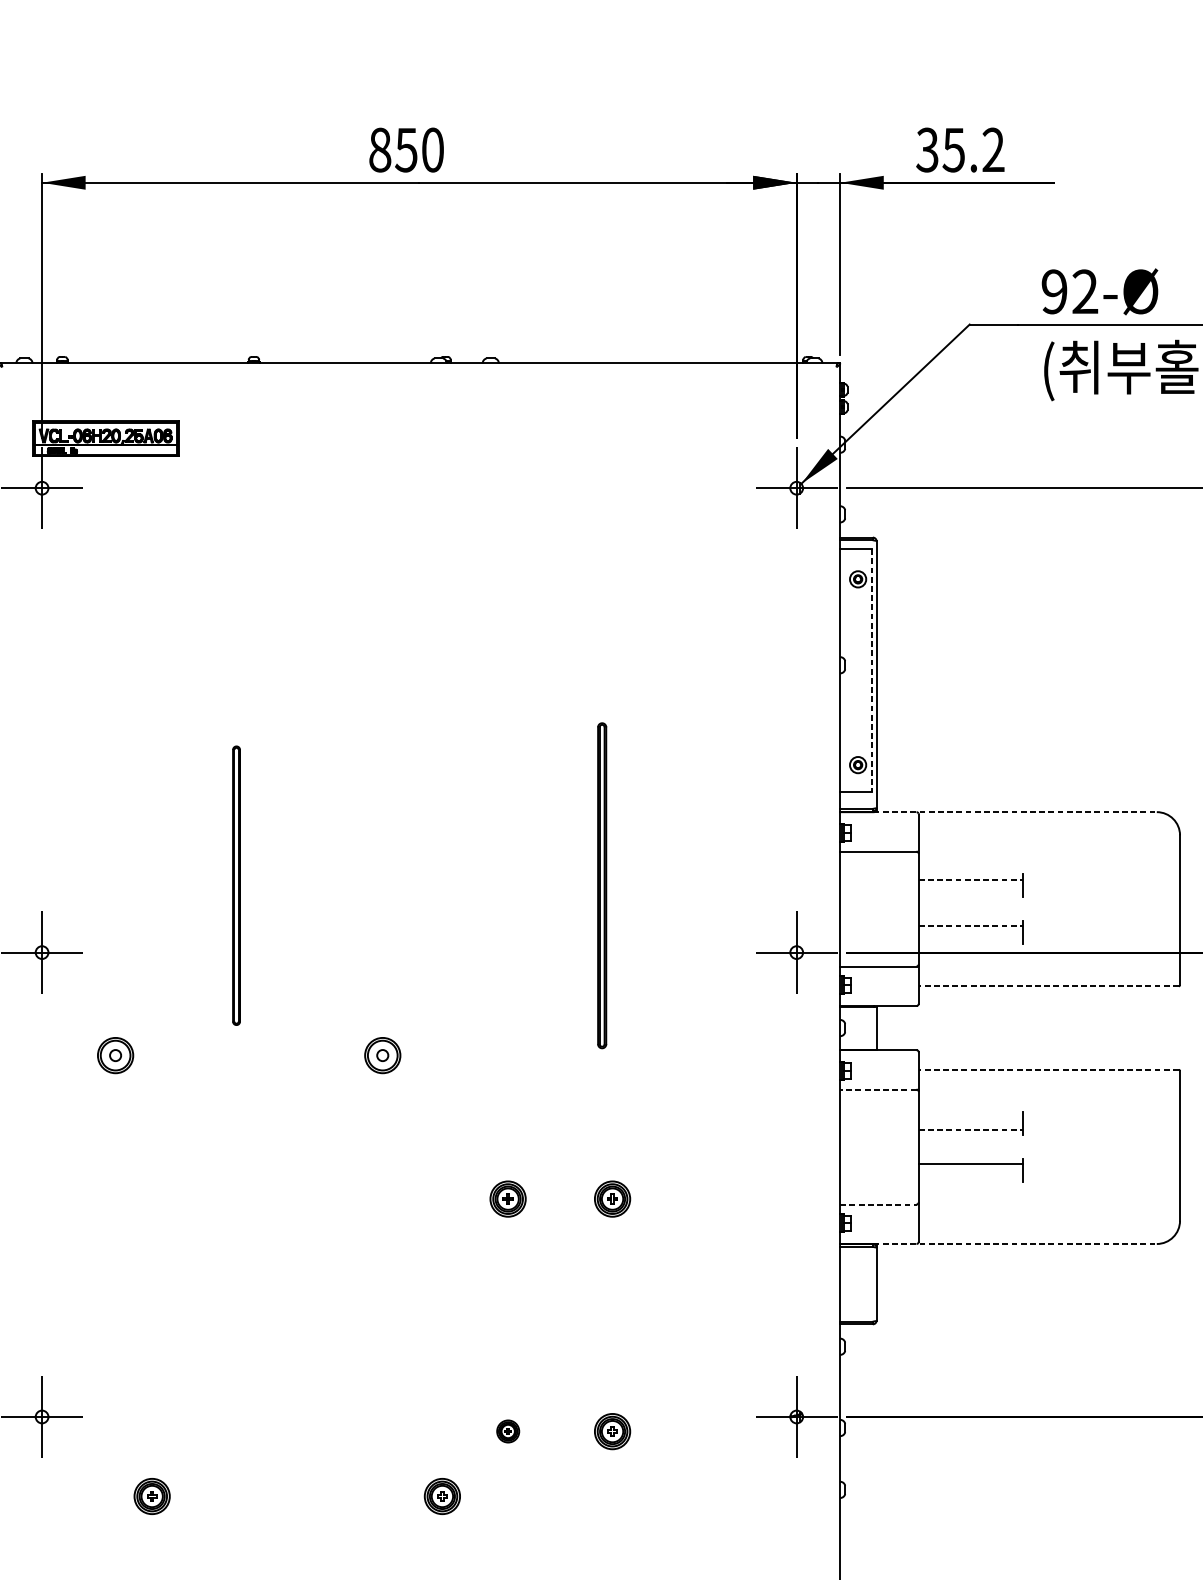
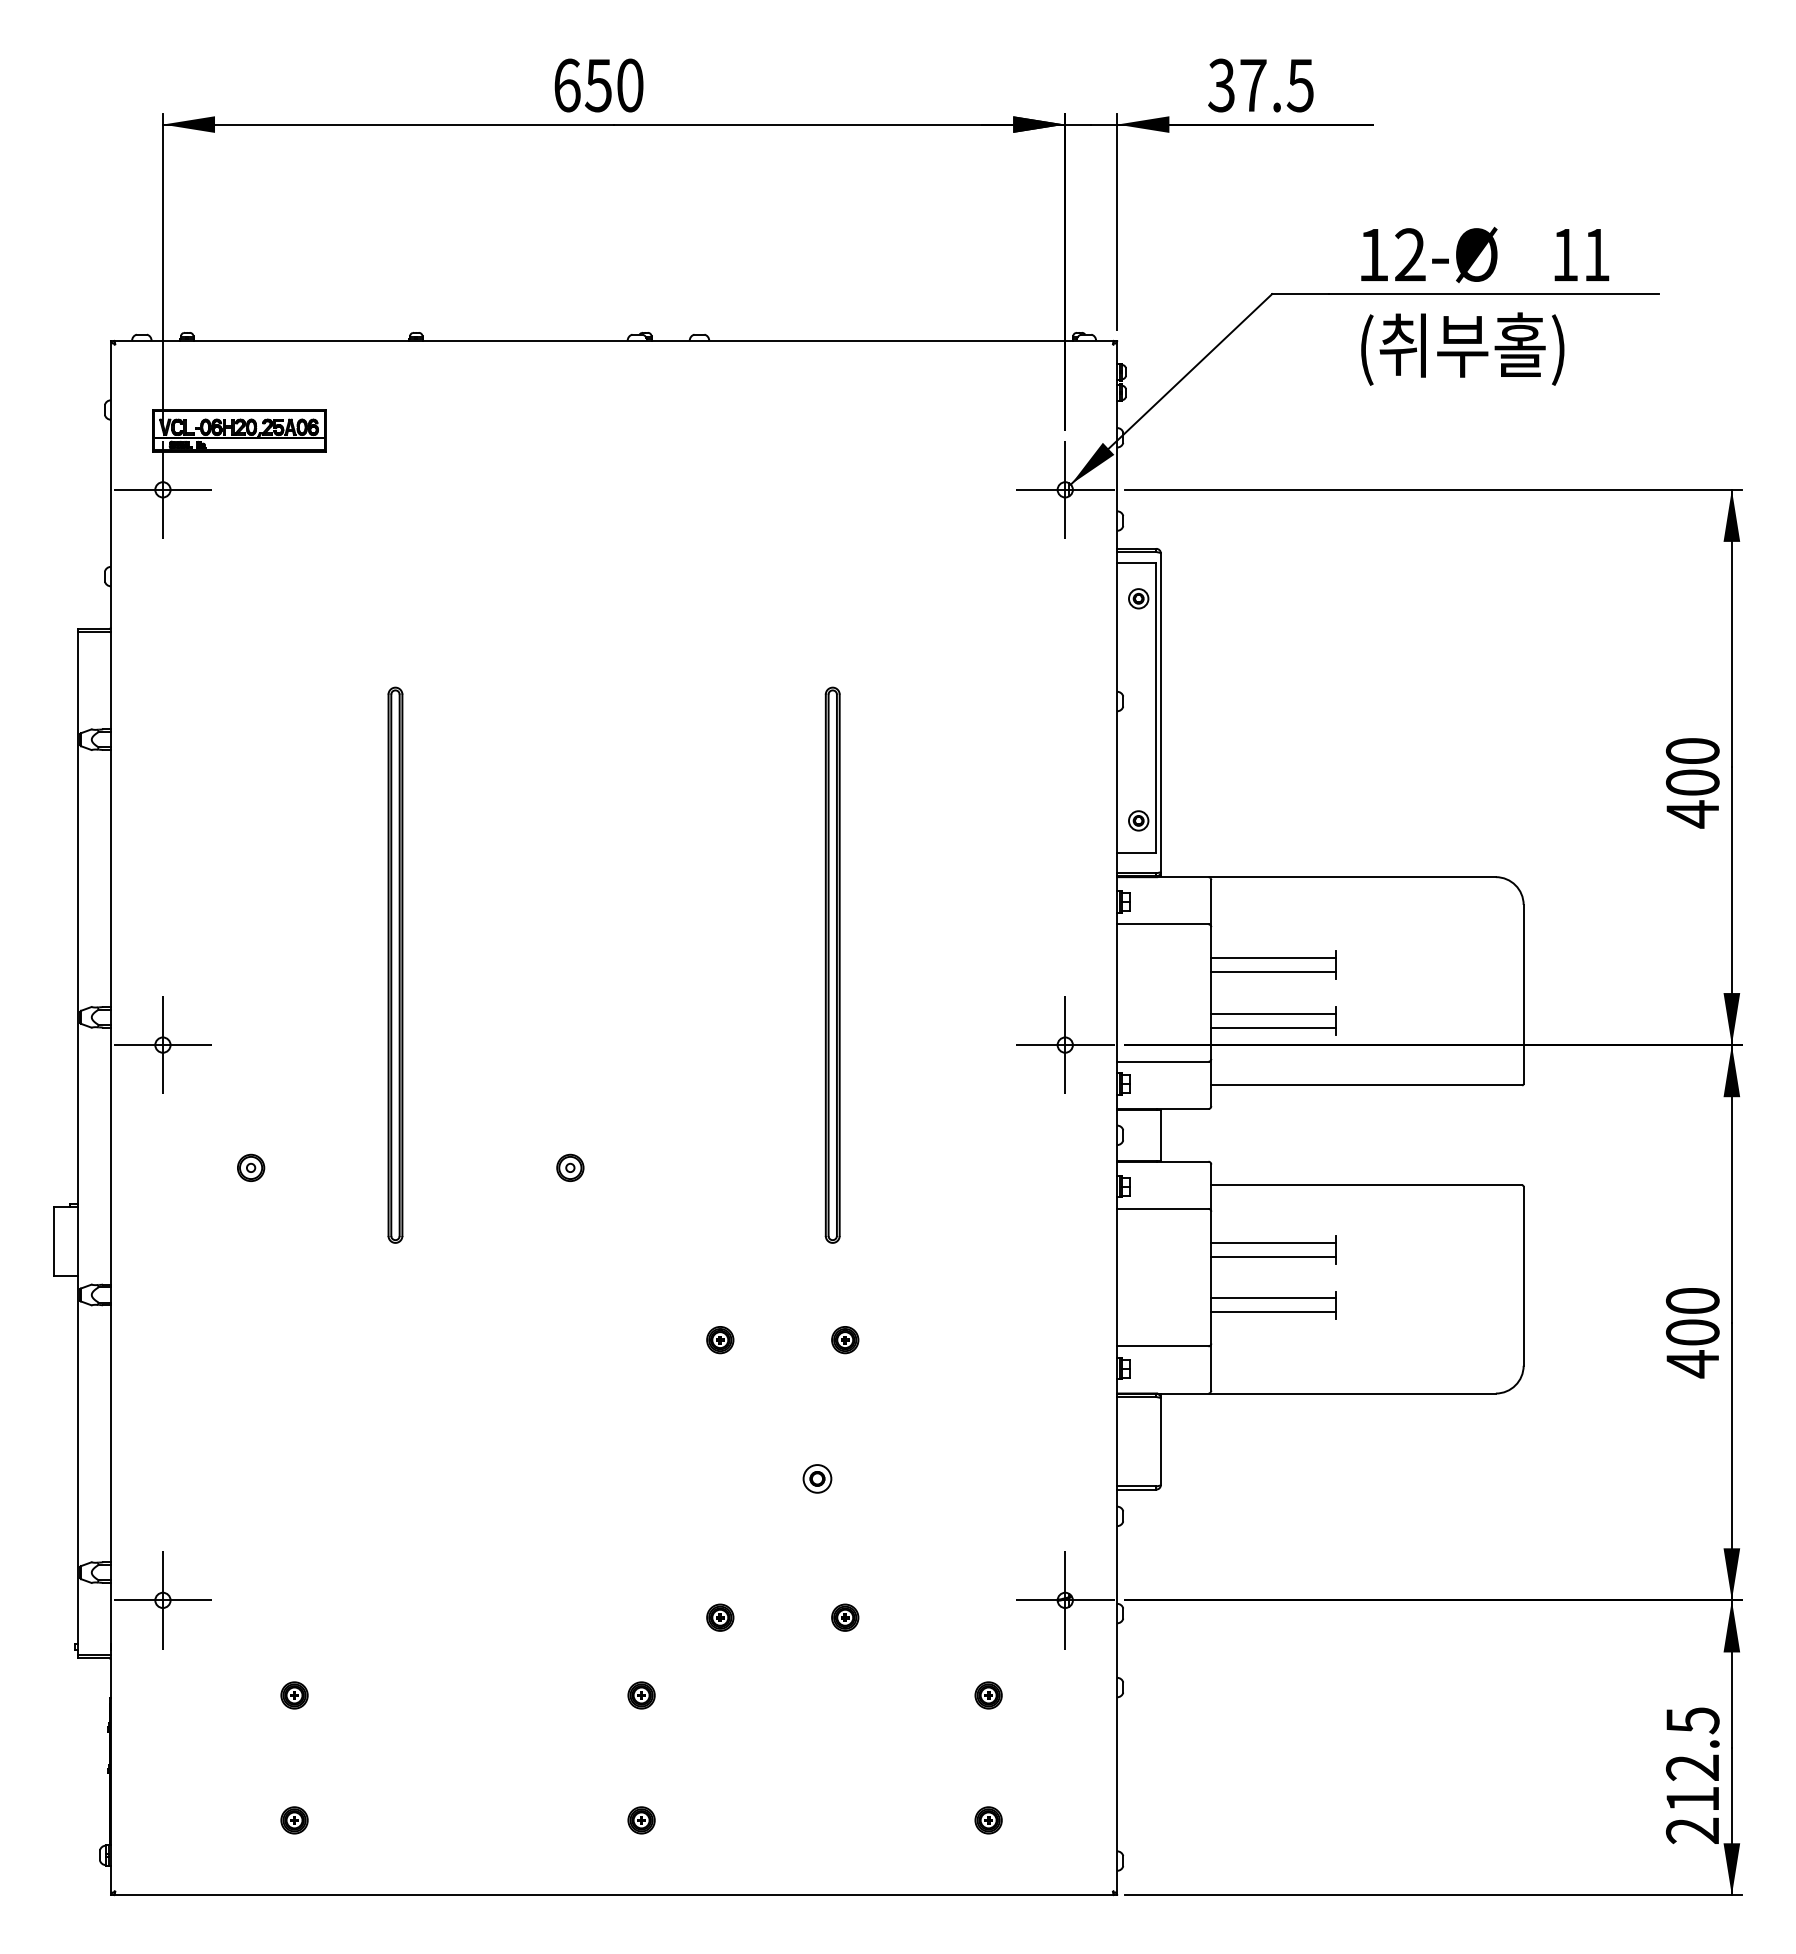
text: (380, 150) -> (567, 85), 850 -> 650
text: (973, 150) -> (1276, 85), 35.2 -> 37.5
text: (1054, 291) -> (1373, 254), 92-Ø -> 12-Ø
line: (872, 671) -> (1155, 708), dashed -> solid
line: (1016, 812) -> (1327, 877), dashed -> solid
line: (971, 880) -> (1274, 958), dashed -> solid
part: (236, 885) -> (395, 964), size x1.67
part: (602, 885) -> (832, 964), size x1.43
line: (970, 891) -> (1273, 972), added
line: (971, 926) -> (1274, 1013), dashed -> solid
line: (970, 937) -> (1273, 1027), added
line: (1048, 986) -> (1366, 1085), dashed -> solid
part: (116, 1054) -> (251, 1167), size x0.62
part: (382, 1054) -> (570, 1167), size x0.62
line: (1048, 1070) -> (1366, 1185), dashed -> solid
line: (878, 1089) -> (1162, 1208), dashed -> solid
line: (970, 1117) -> (1273, 1242), added
line: (971, 1129) -> (1274, 1256), dashed -> solid
line: (970, 1176) -> (1273, 1312), added
part: (508, 1199) -> (720, 1340), size x0.62
part: (612, 1199) -> (845, 1340), size x0.62
line: (878, 1204) -> (1162, 1346), dashed -> solid
line: (1016, 1243) -> (1327, 1393), dashed -> solid
part: (589, 1315) -> (817, 1478), added
part: (612, 1431) -> (845, 1617), size x0.62
part: (152, 1496) -> (294, 1695), size x0.62
part: (442, 1496) -> (641, 1695), size x0.62
part: (732, 1496) -> (988, 1695), added

